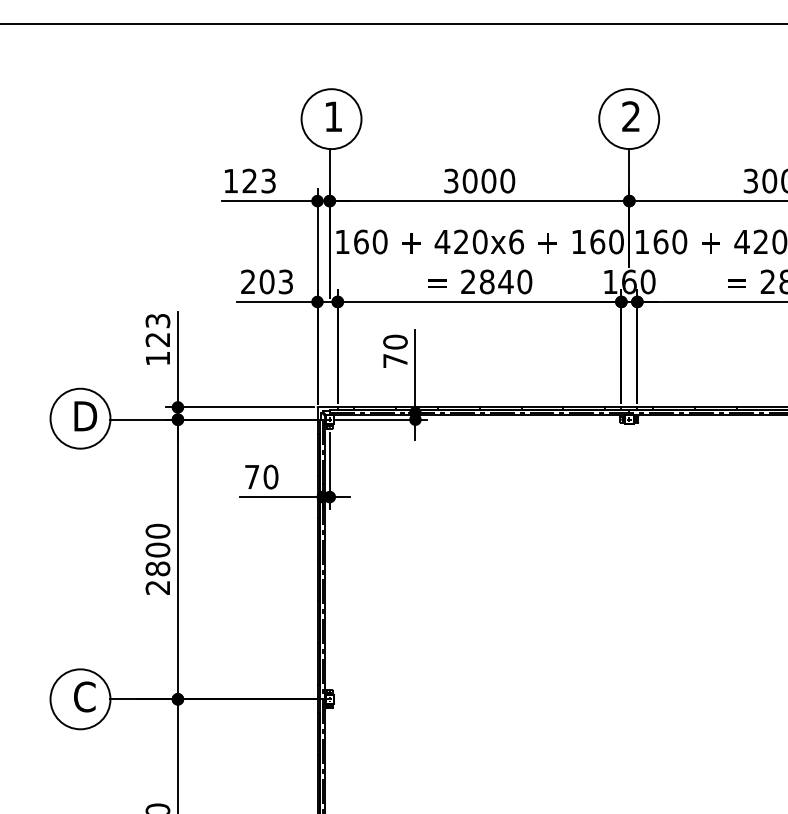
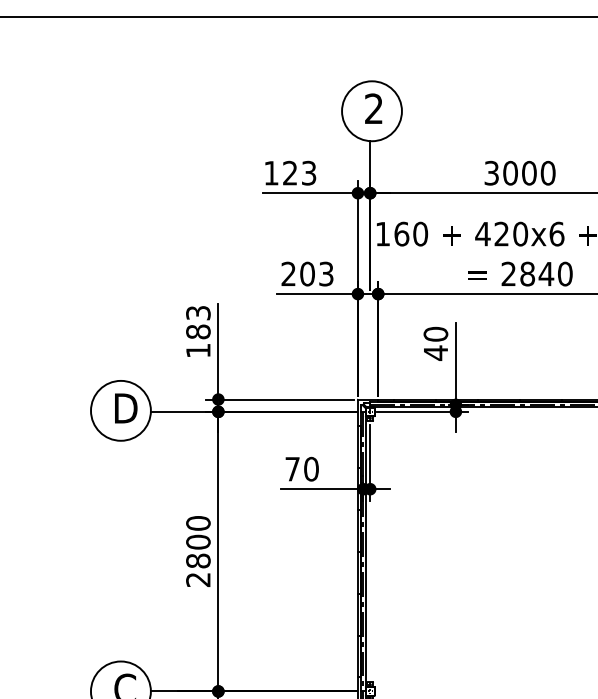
text: (332, 116) -> (372, 108), 1 -> 2
text: (157, 339) -> (197, 331), 123 -> 183
text: (395, 360) -> (435, 352), 70 -> 40

